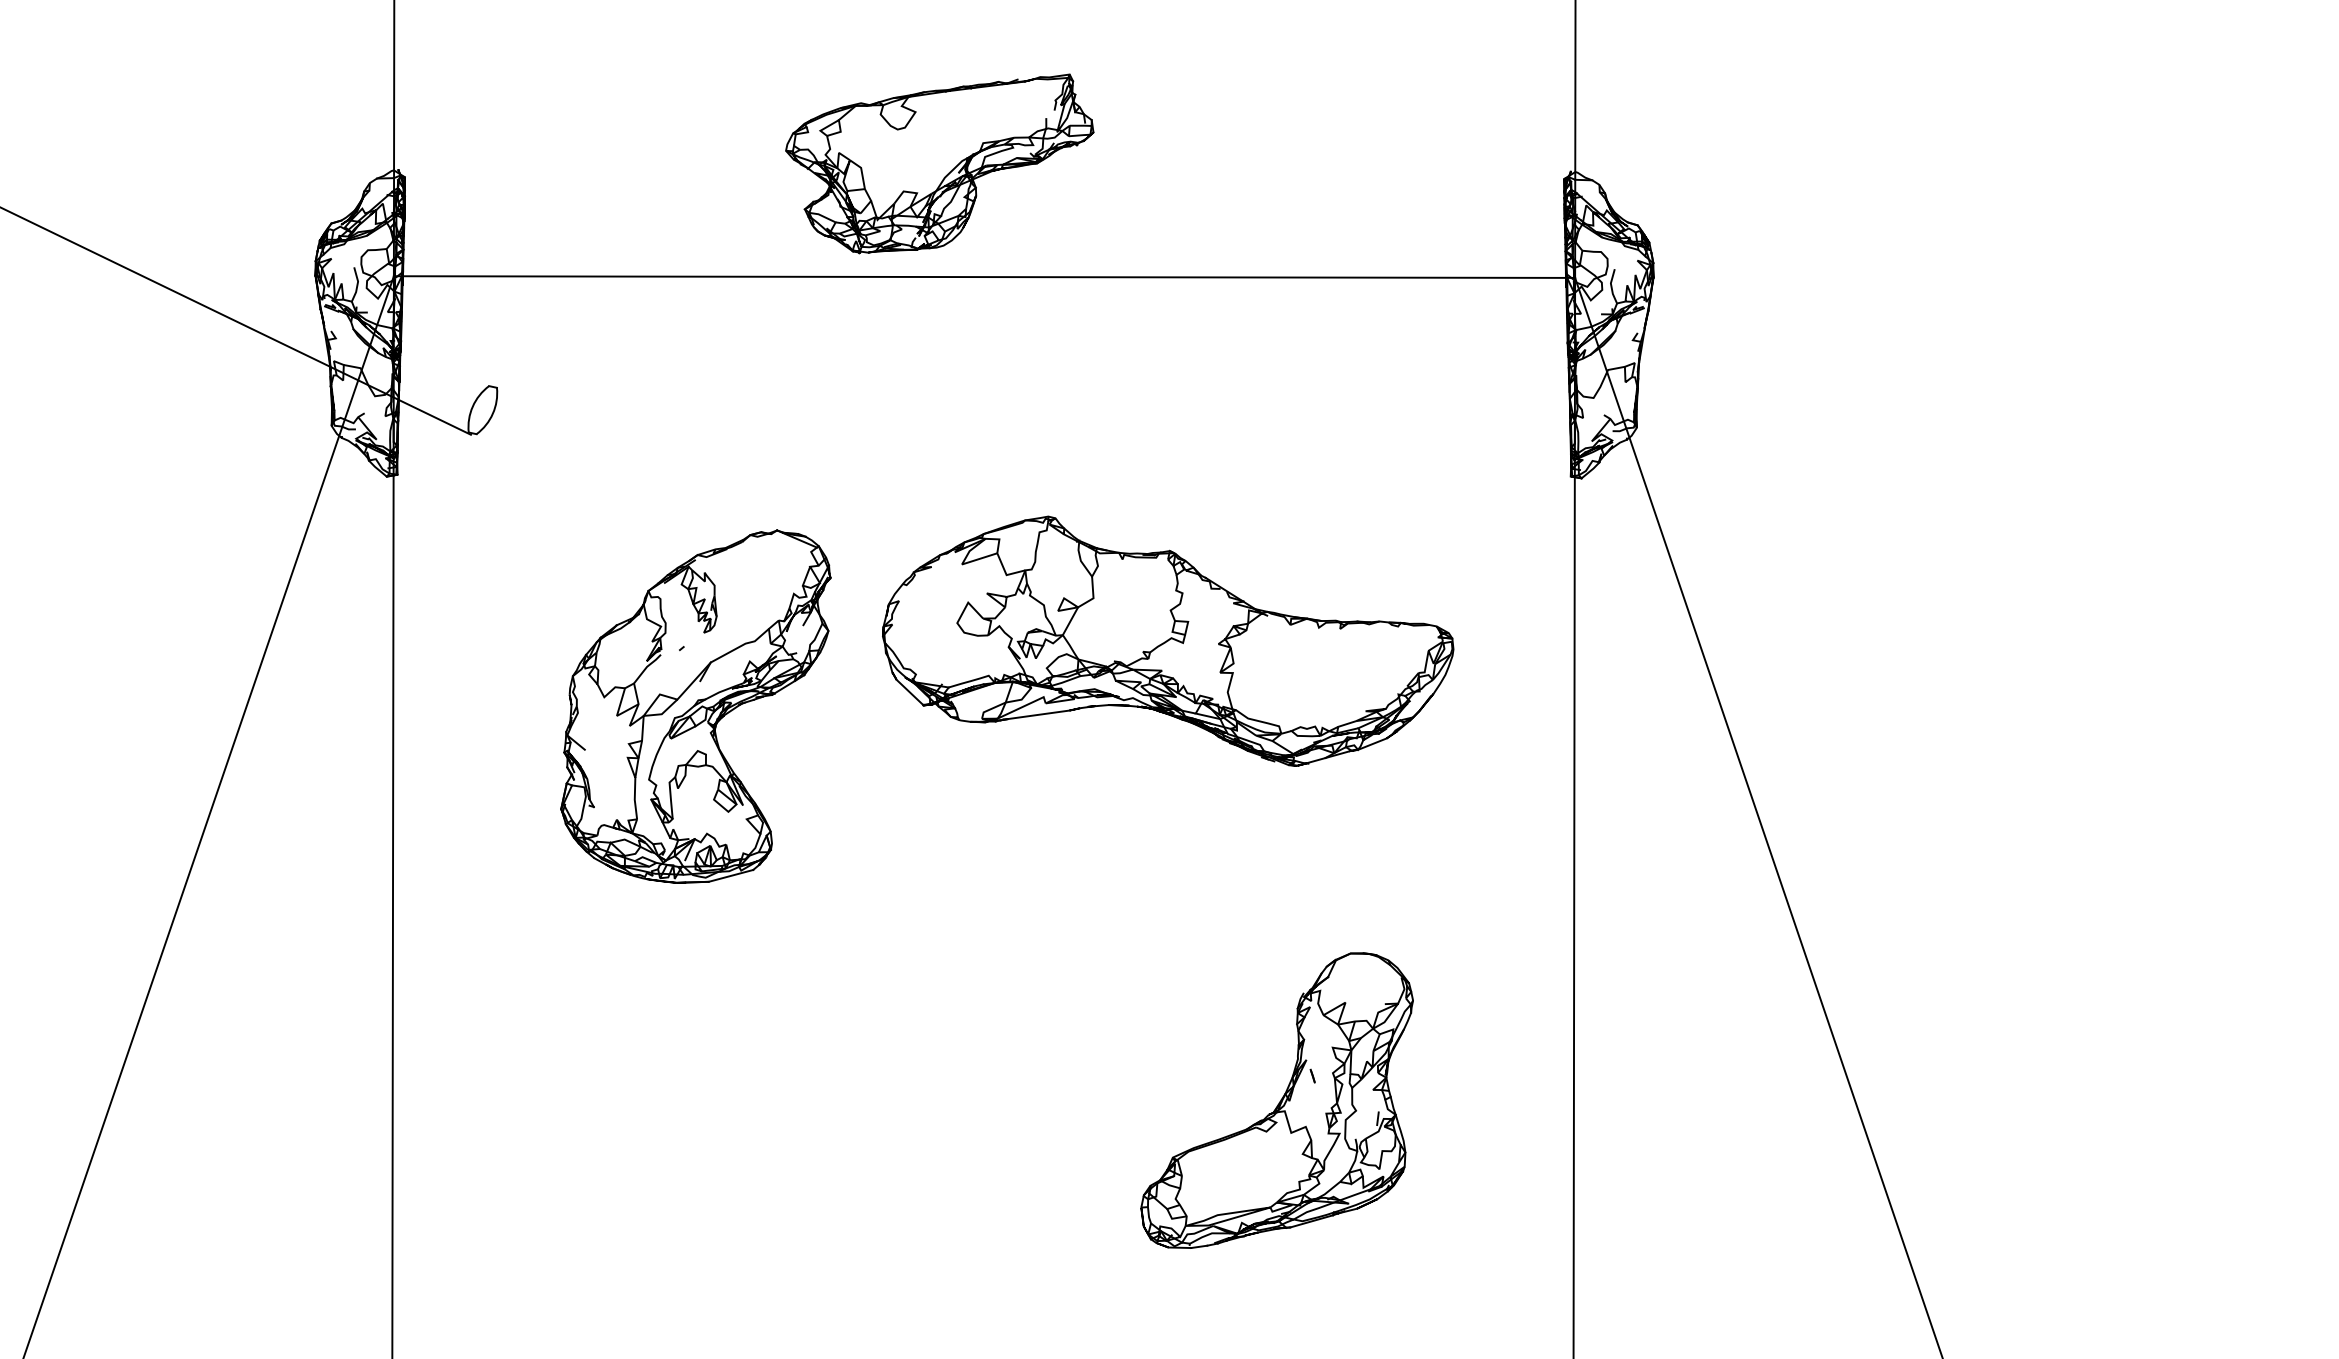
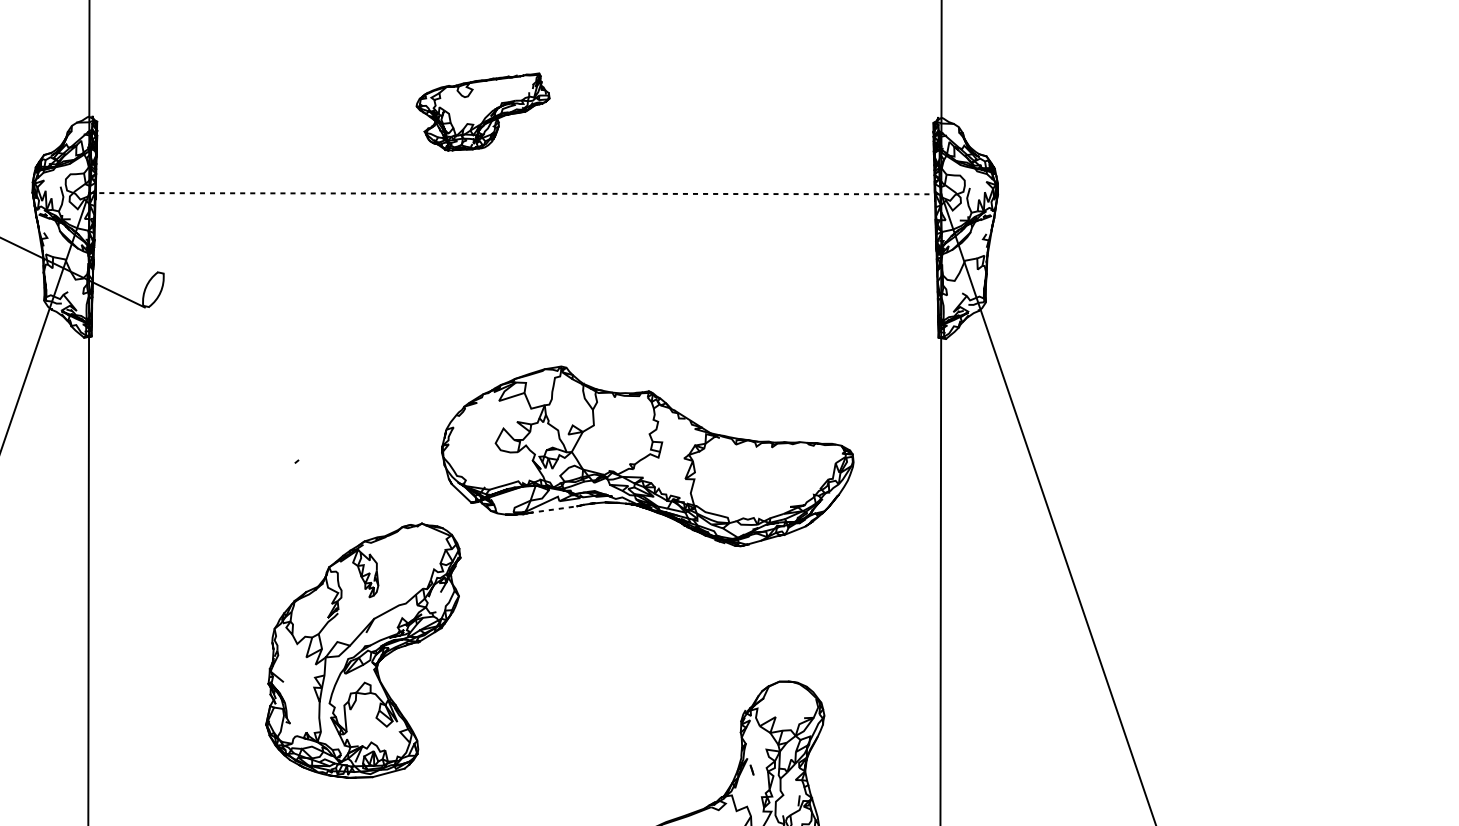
part: (939, 163) -> (482, 111), size x0.6
line: (984, 277) -> (515, 194), solid -> dashed
part: (695, 706) -> (363, 650), moved
line: (1036, 715) -> (552, 509), solid -> dashed

